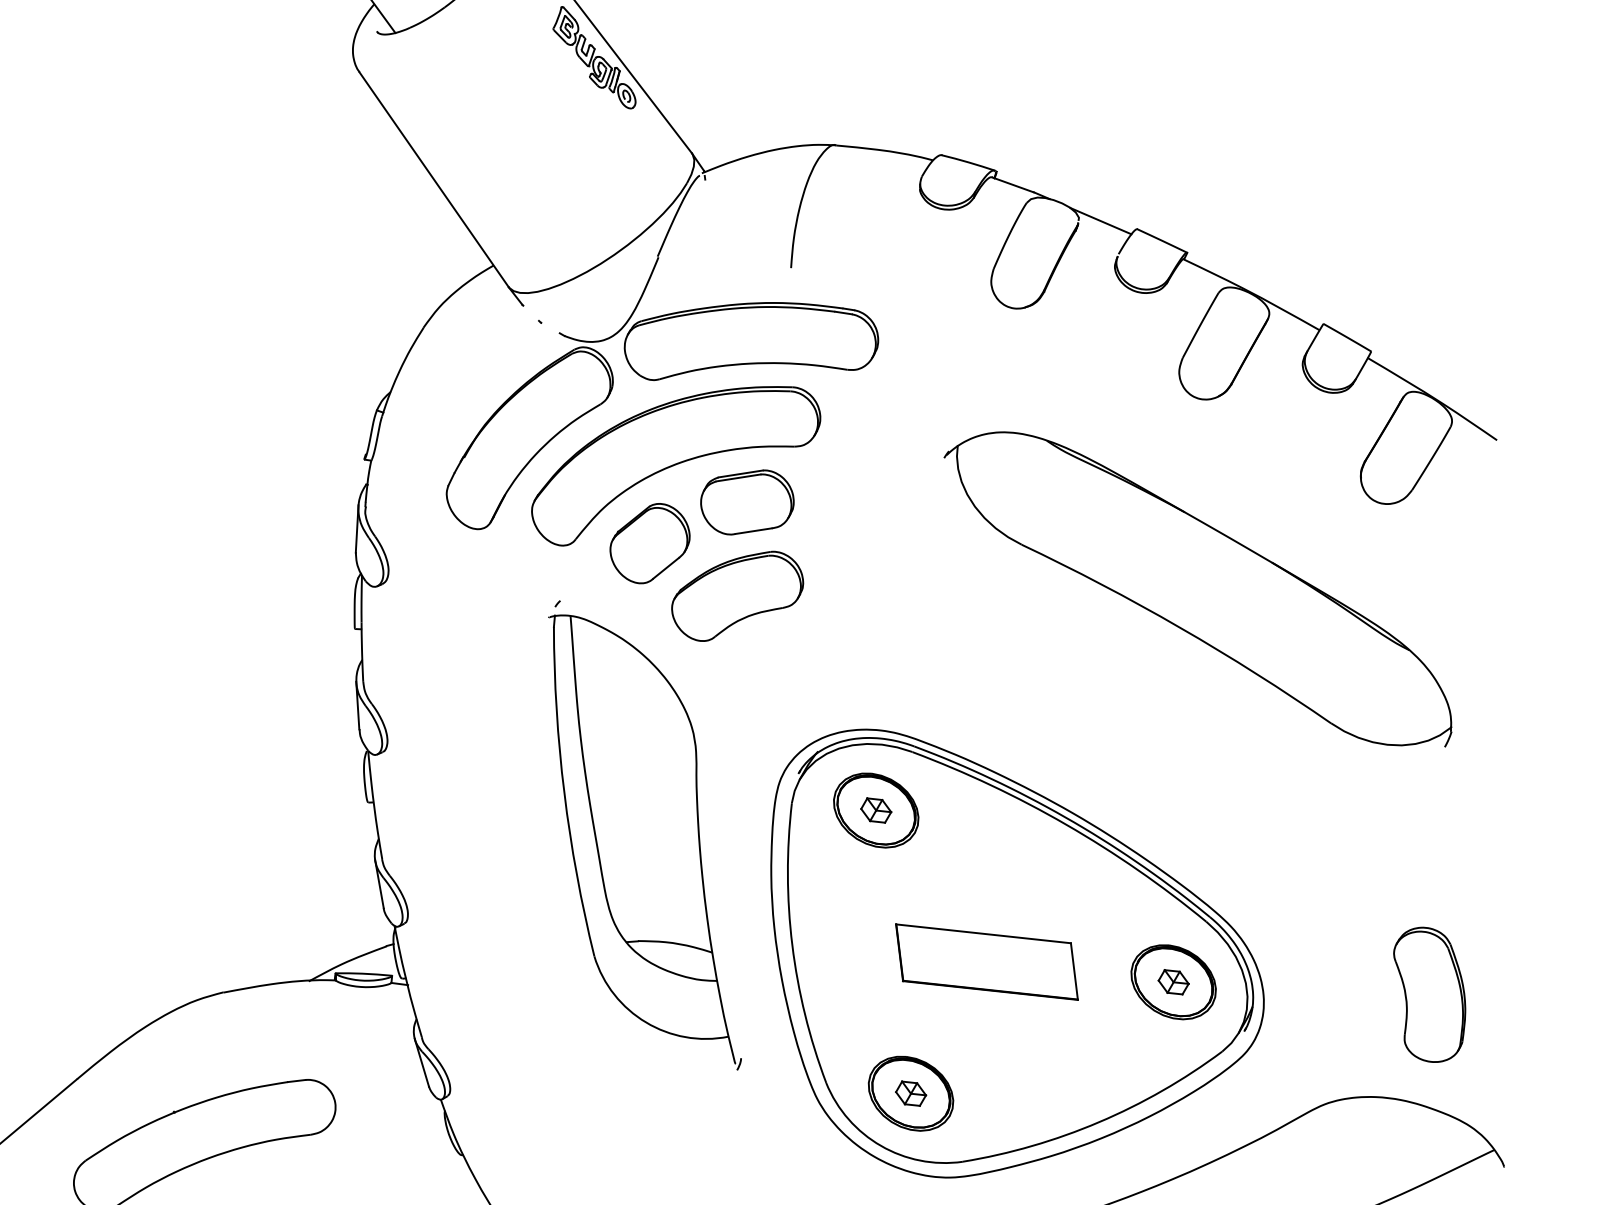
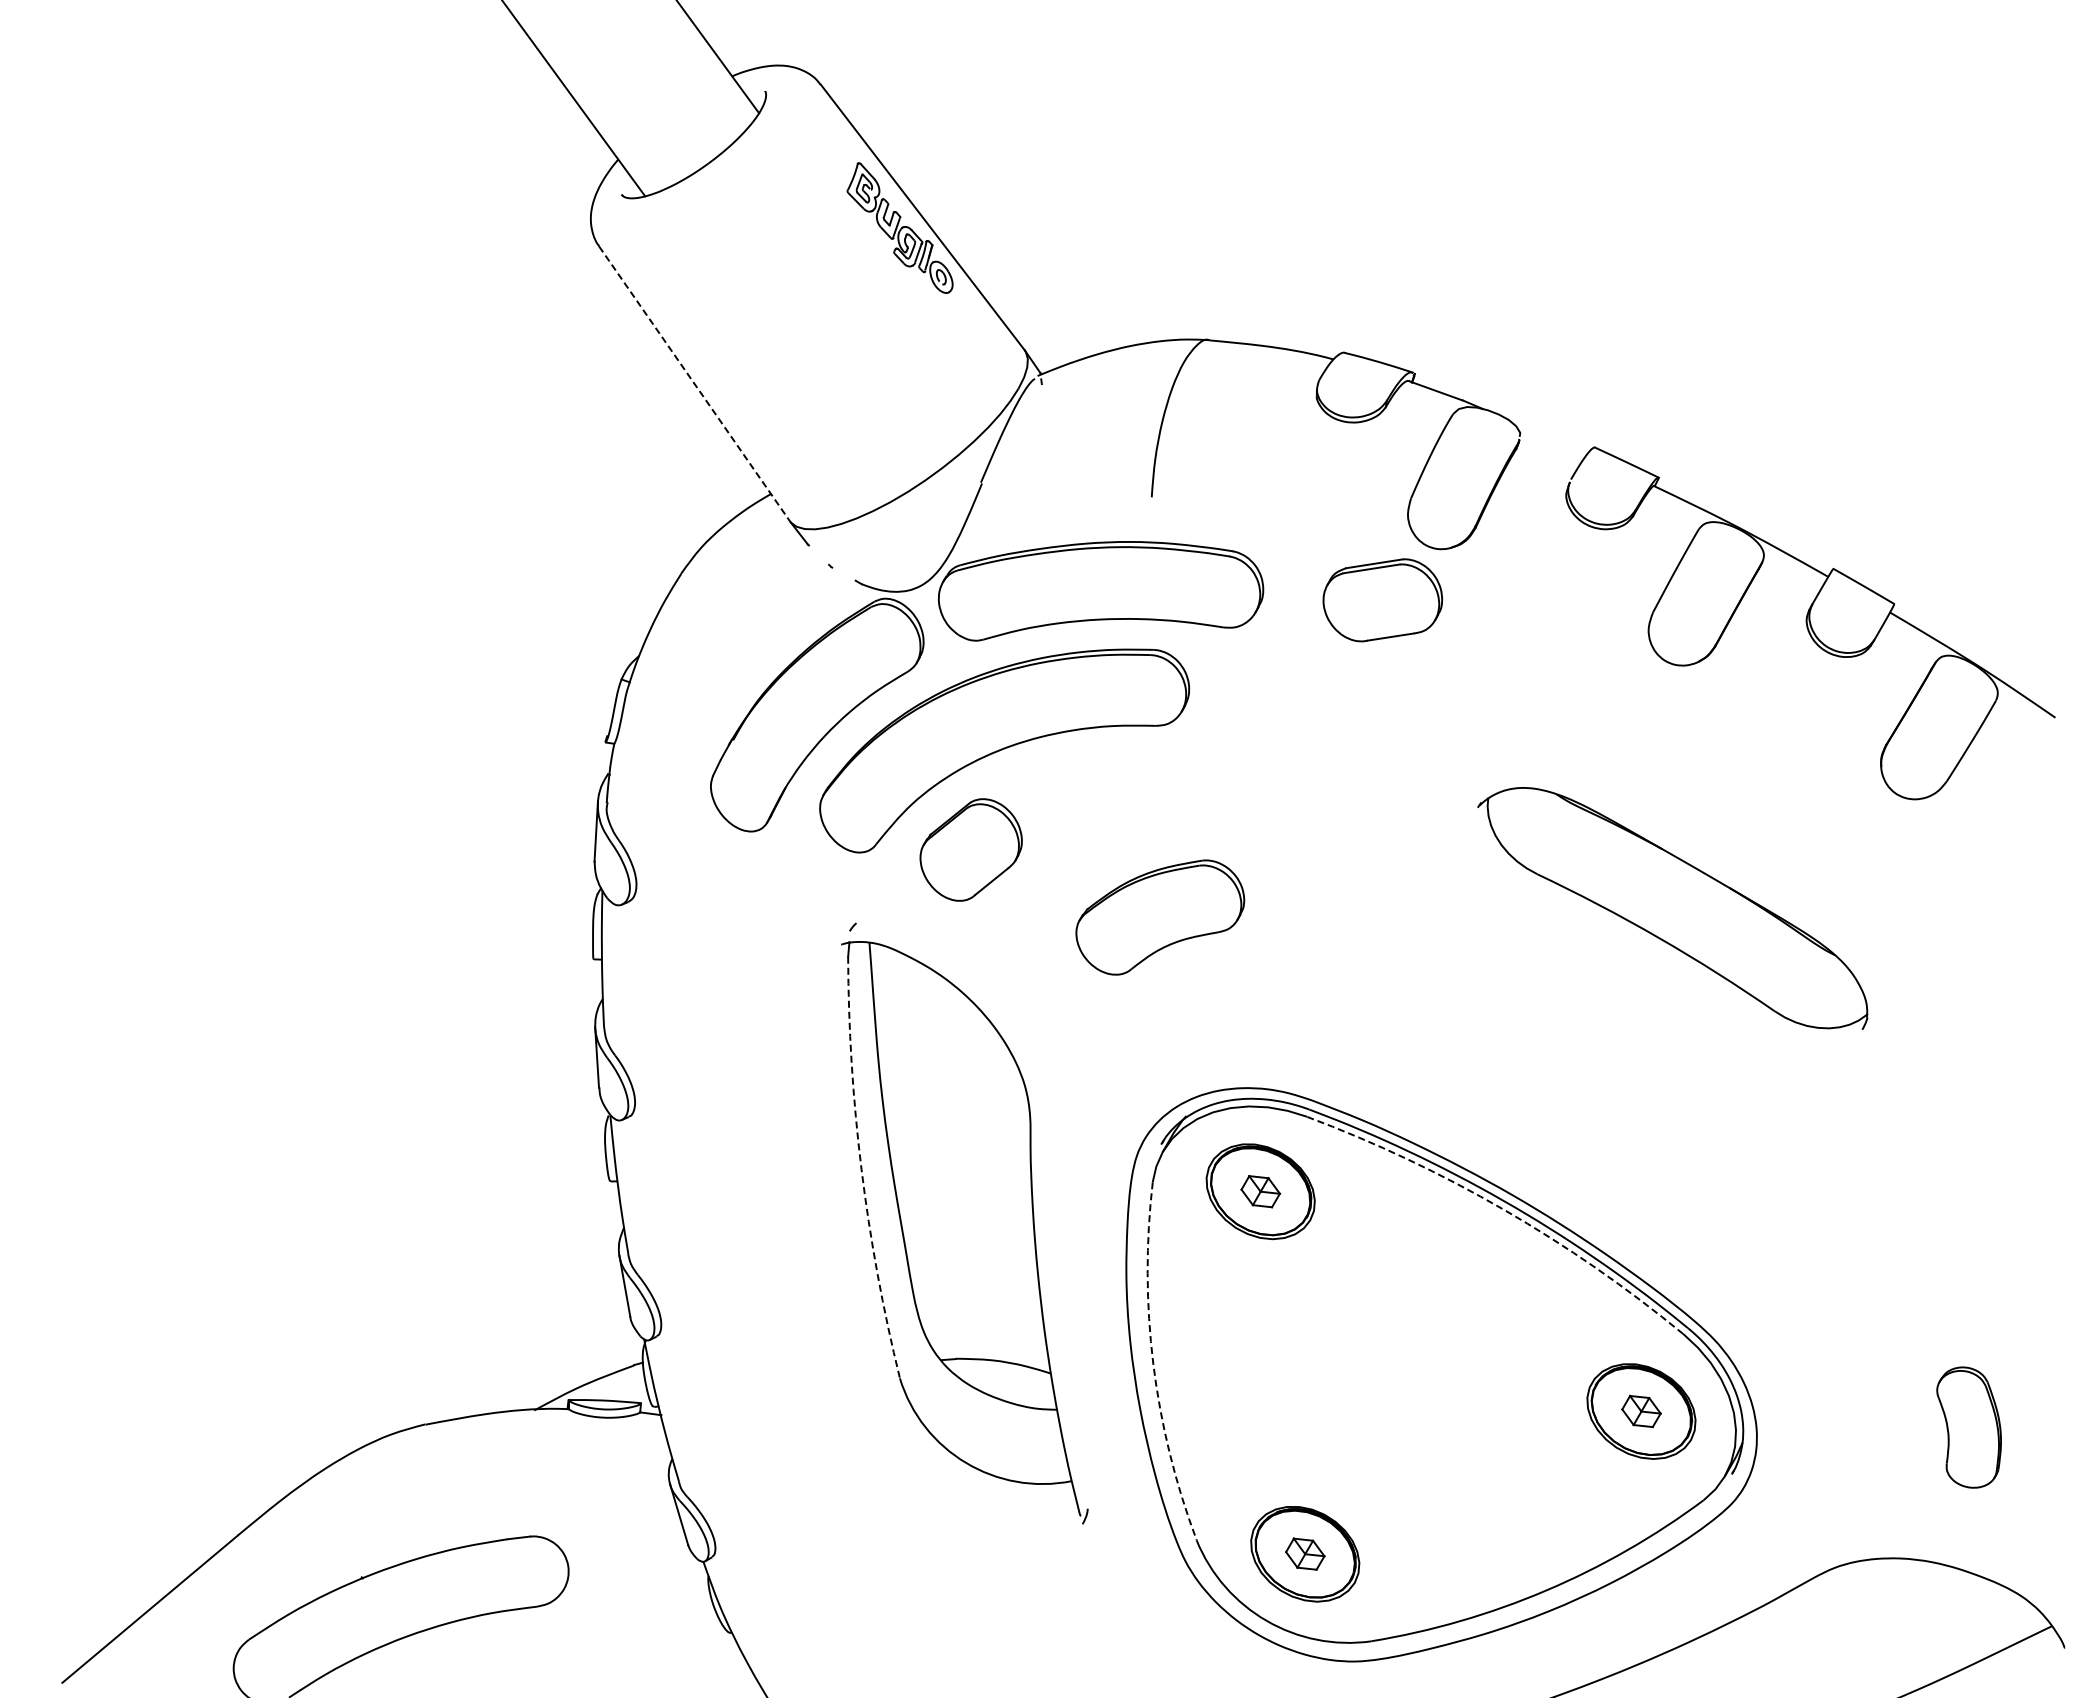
line: (433, 179) -> (694, 384), solid -> dashed
line: (1101, 221) -> (1548, 437), removed
part: (747, 502) -> (1382, 600), moved
part: (1197, 589) -> (1672, 908), size x0.6
part: (737, 596) -> (1160, 917), moved
arc: (564, 793) -> (861, 1169), solid -> dashed
arc: (1066, 824) -> (1504, 1209), solid -> dashed
arc: (792, 944) -> (1153, 1363), solid -> dashed
part: (986, 961) -> (1402, 1385), removed
part: (1429, 994) -> (1968, 1427), size x0.7

